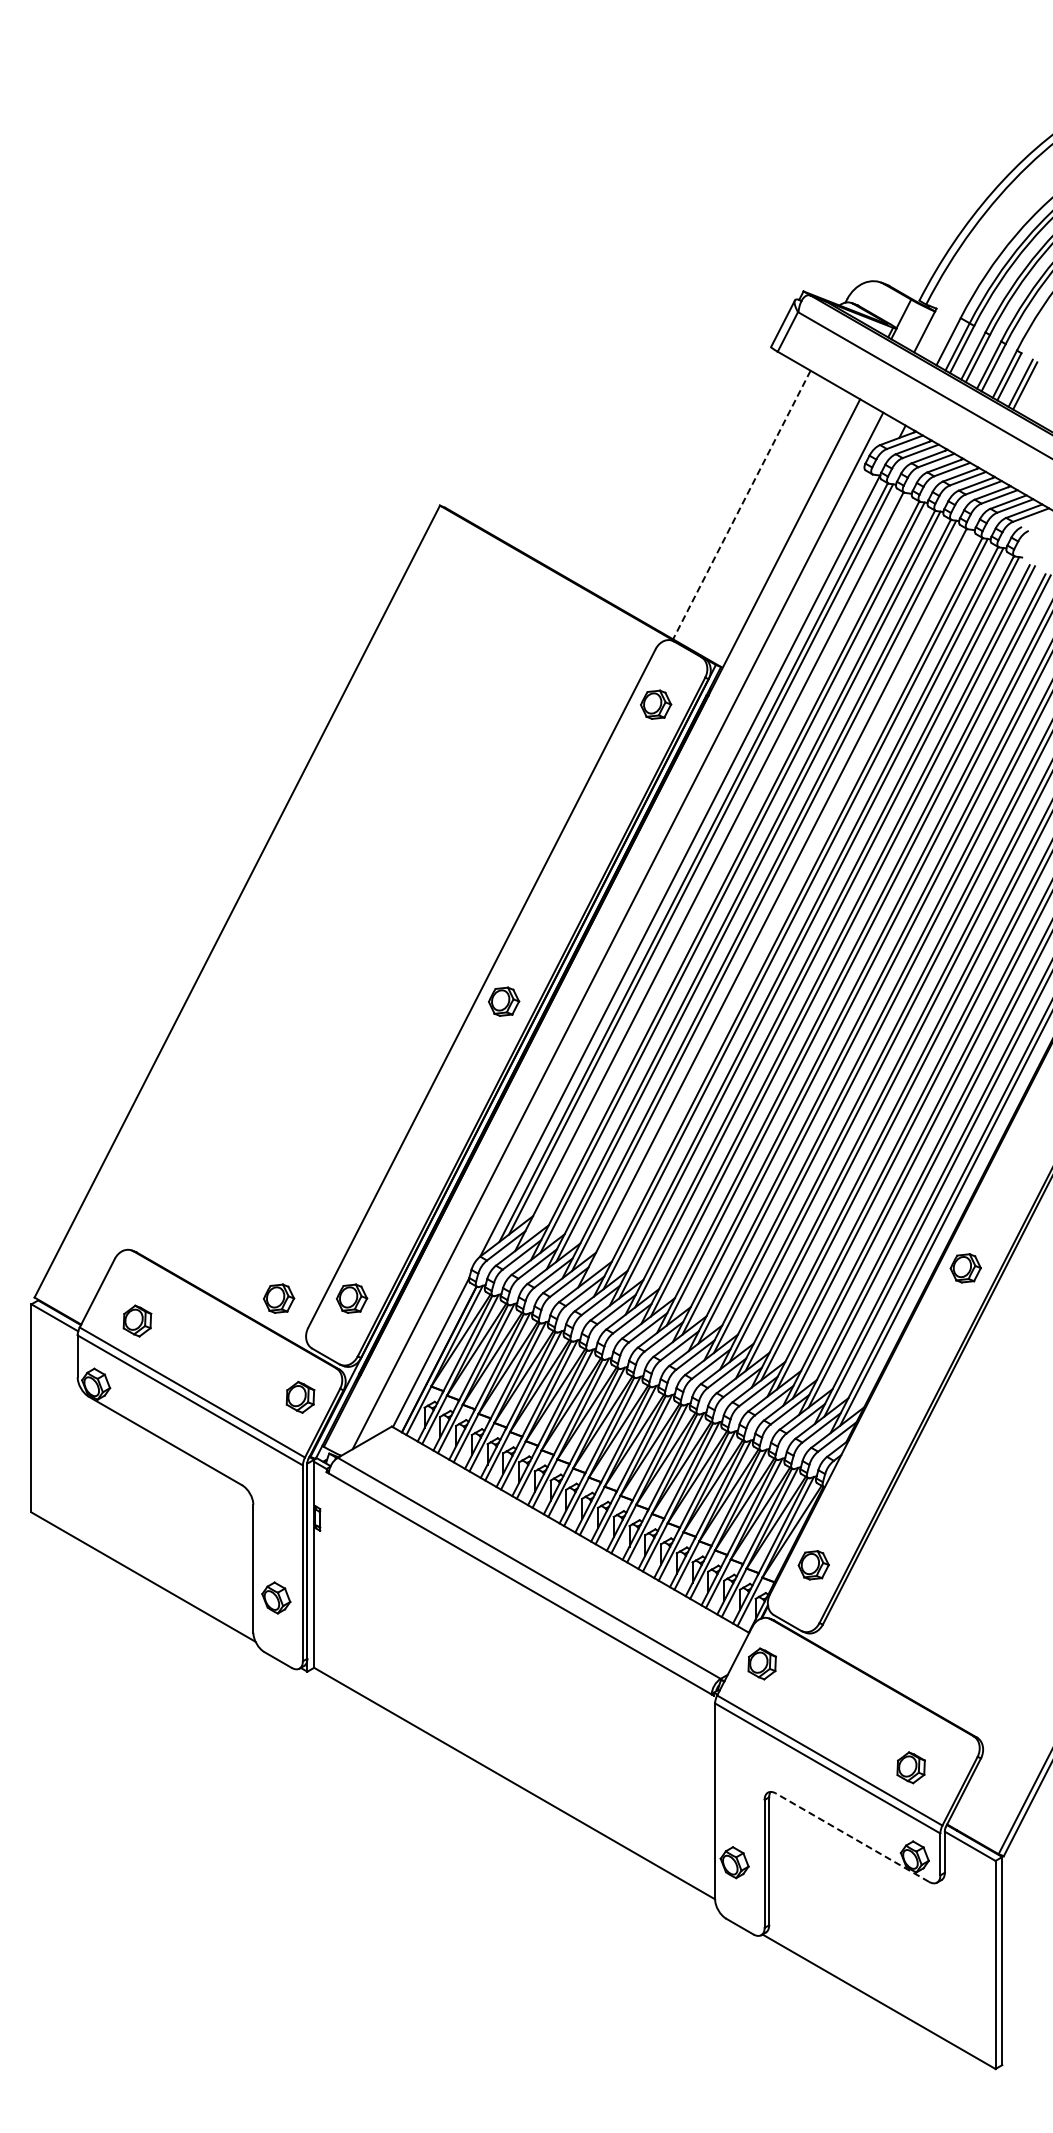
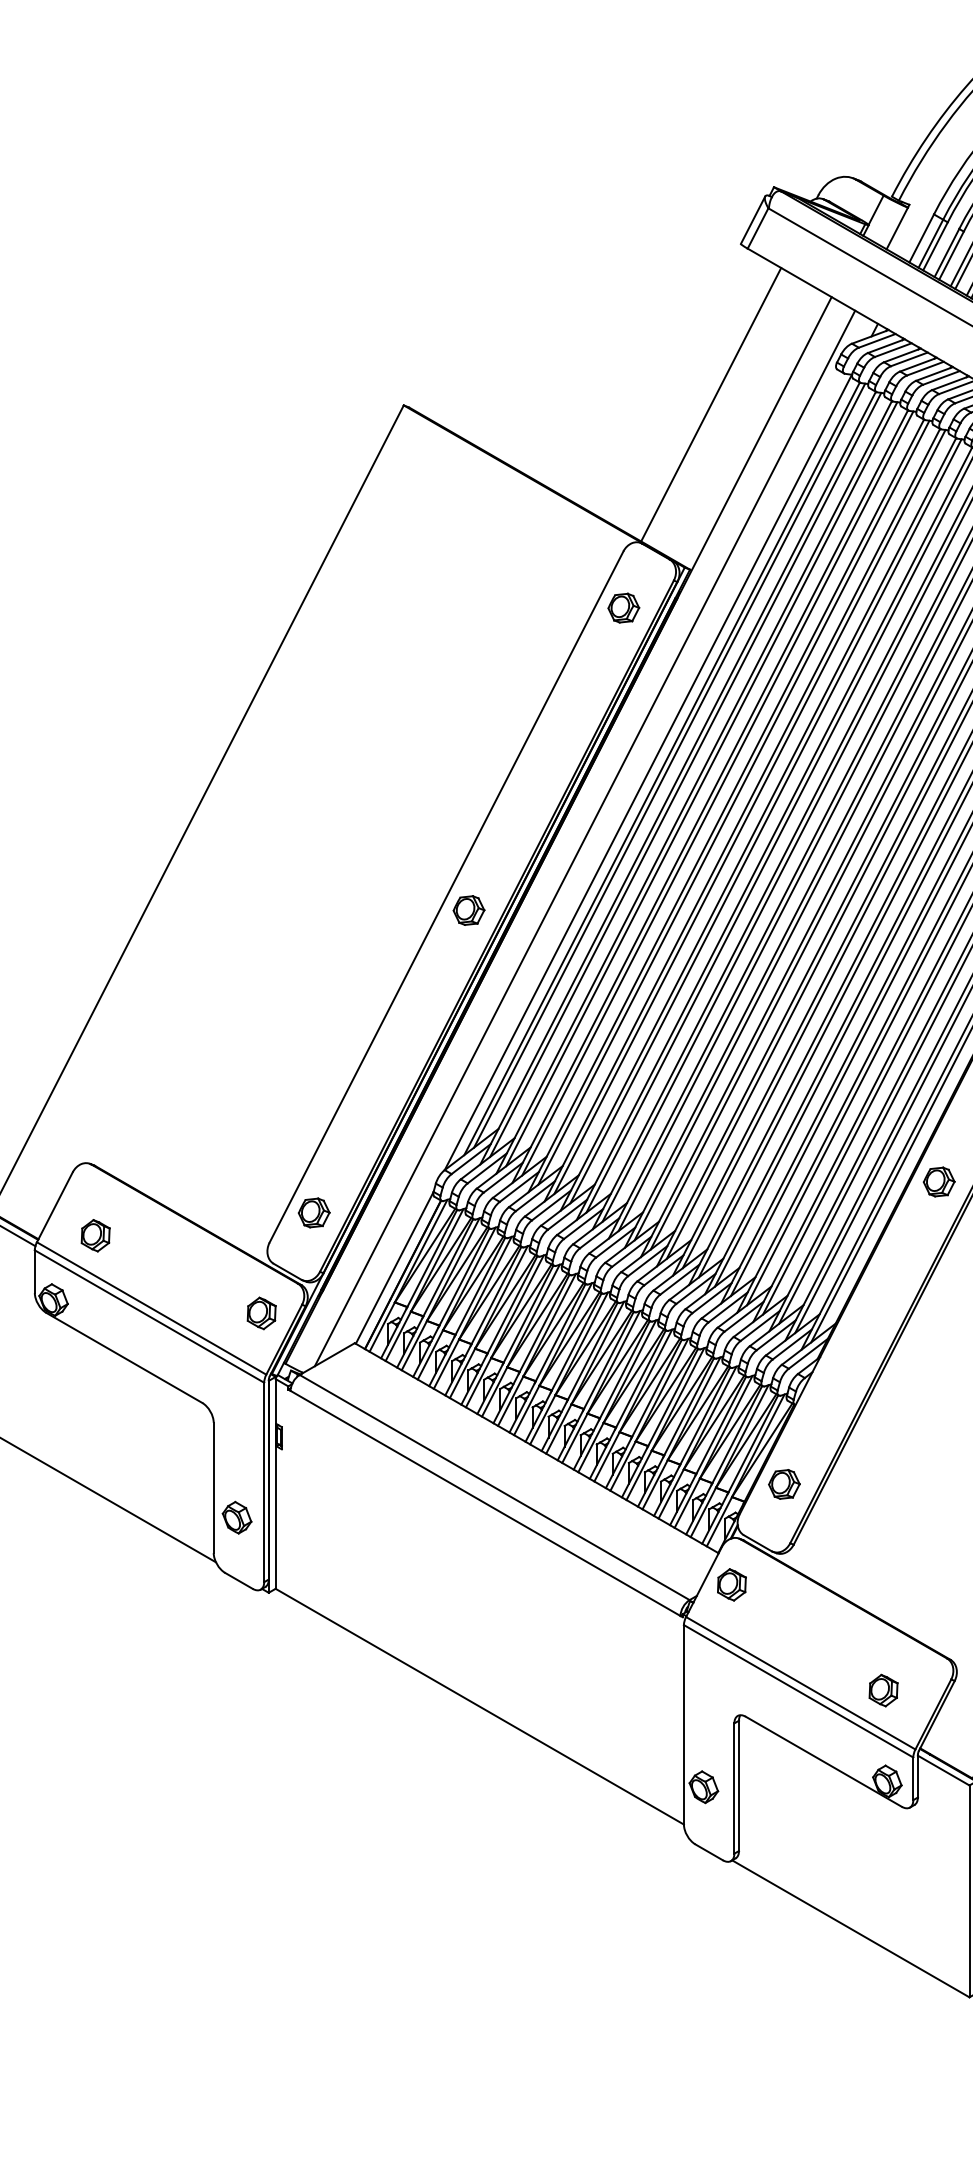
line: (741, 505) -> (710, 405), dashed -> solid
line: (716, 868) -> (685, 774), added
line: (779, 904) -> (749, 811), added
part: (278, 1298) -> (239, 1212), removed
line: (852, 1837) -> (823, 1761), dashed -> solid

